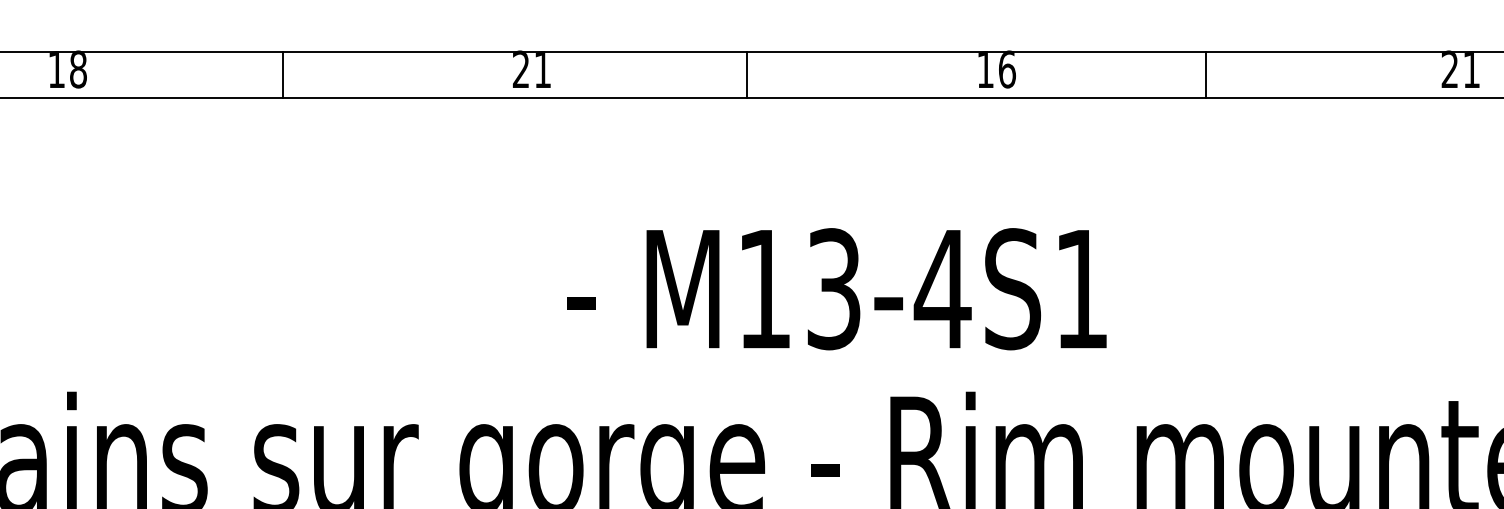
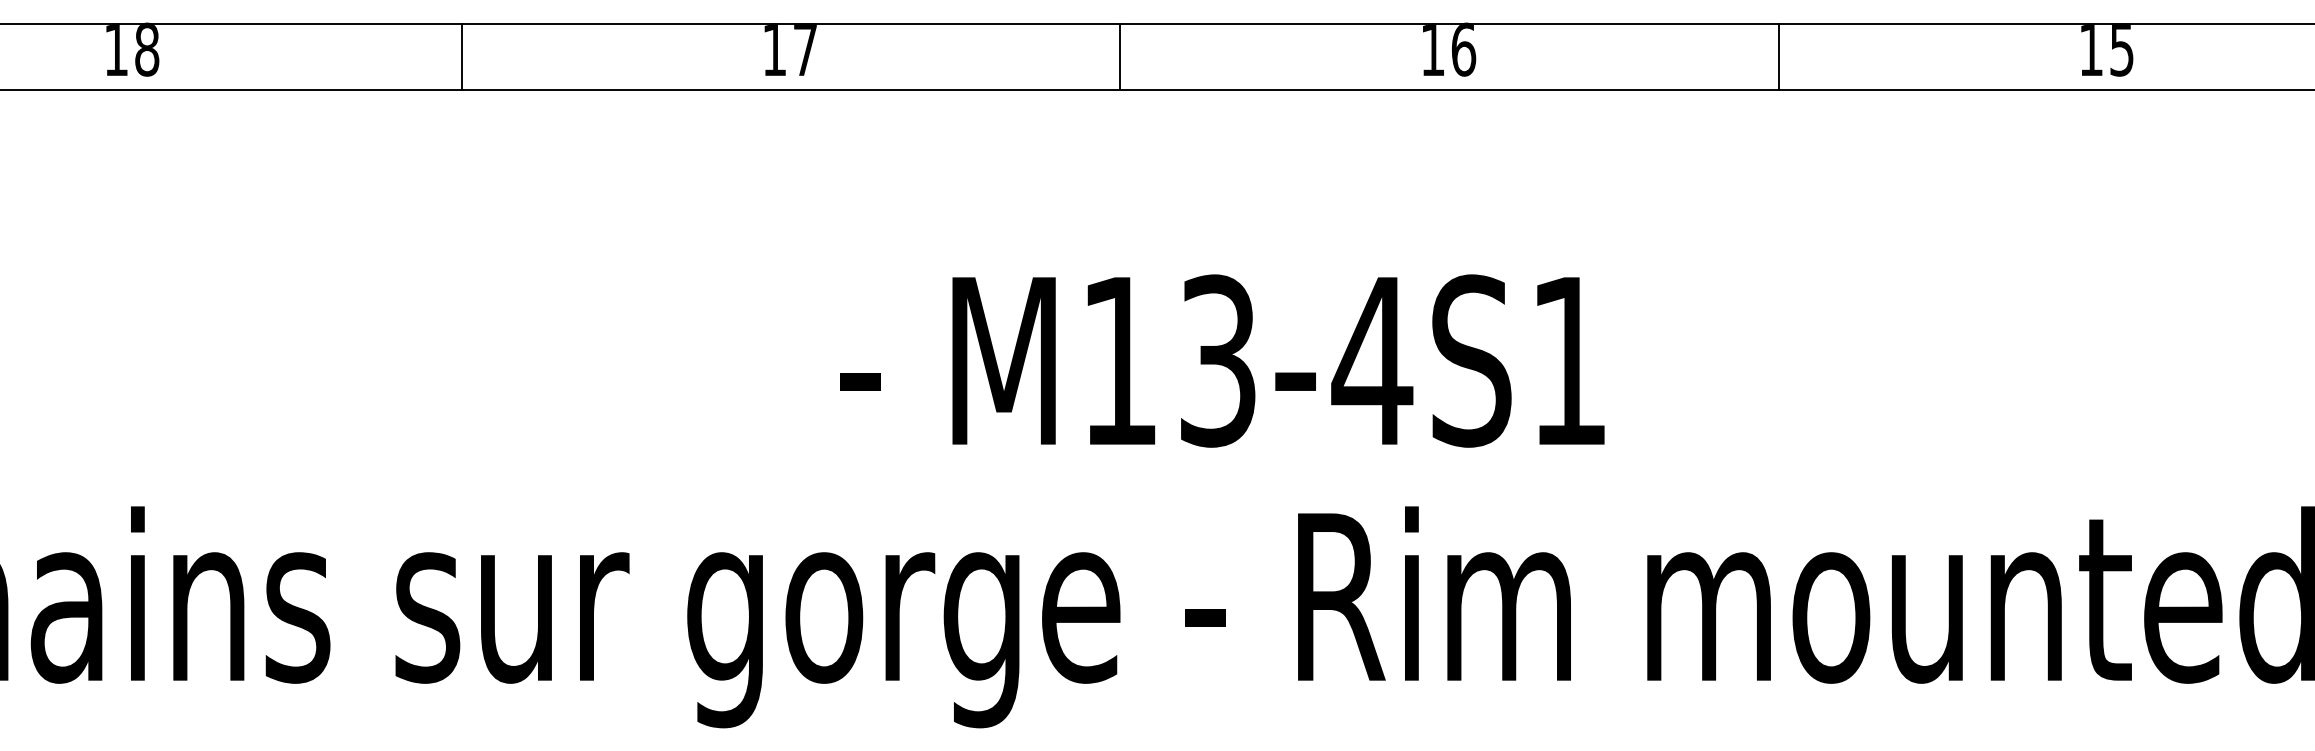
text: (531, 68) -> (789, 48), 21 -> 17
text: (1460, 69) -> (2106, 49), 21 -> 15
line: (283, 75) -> (462, 57), moved
line: (747, 75) -> (1120, 57), moved
line: (1205, 75) -> (1778, 57), moved

